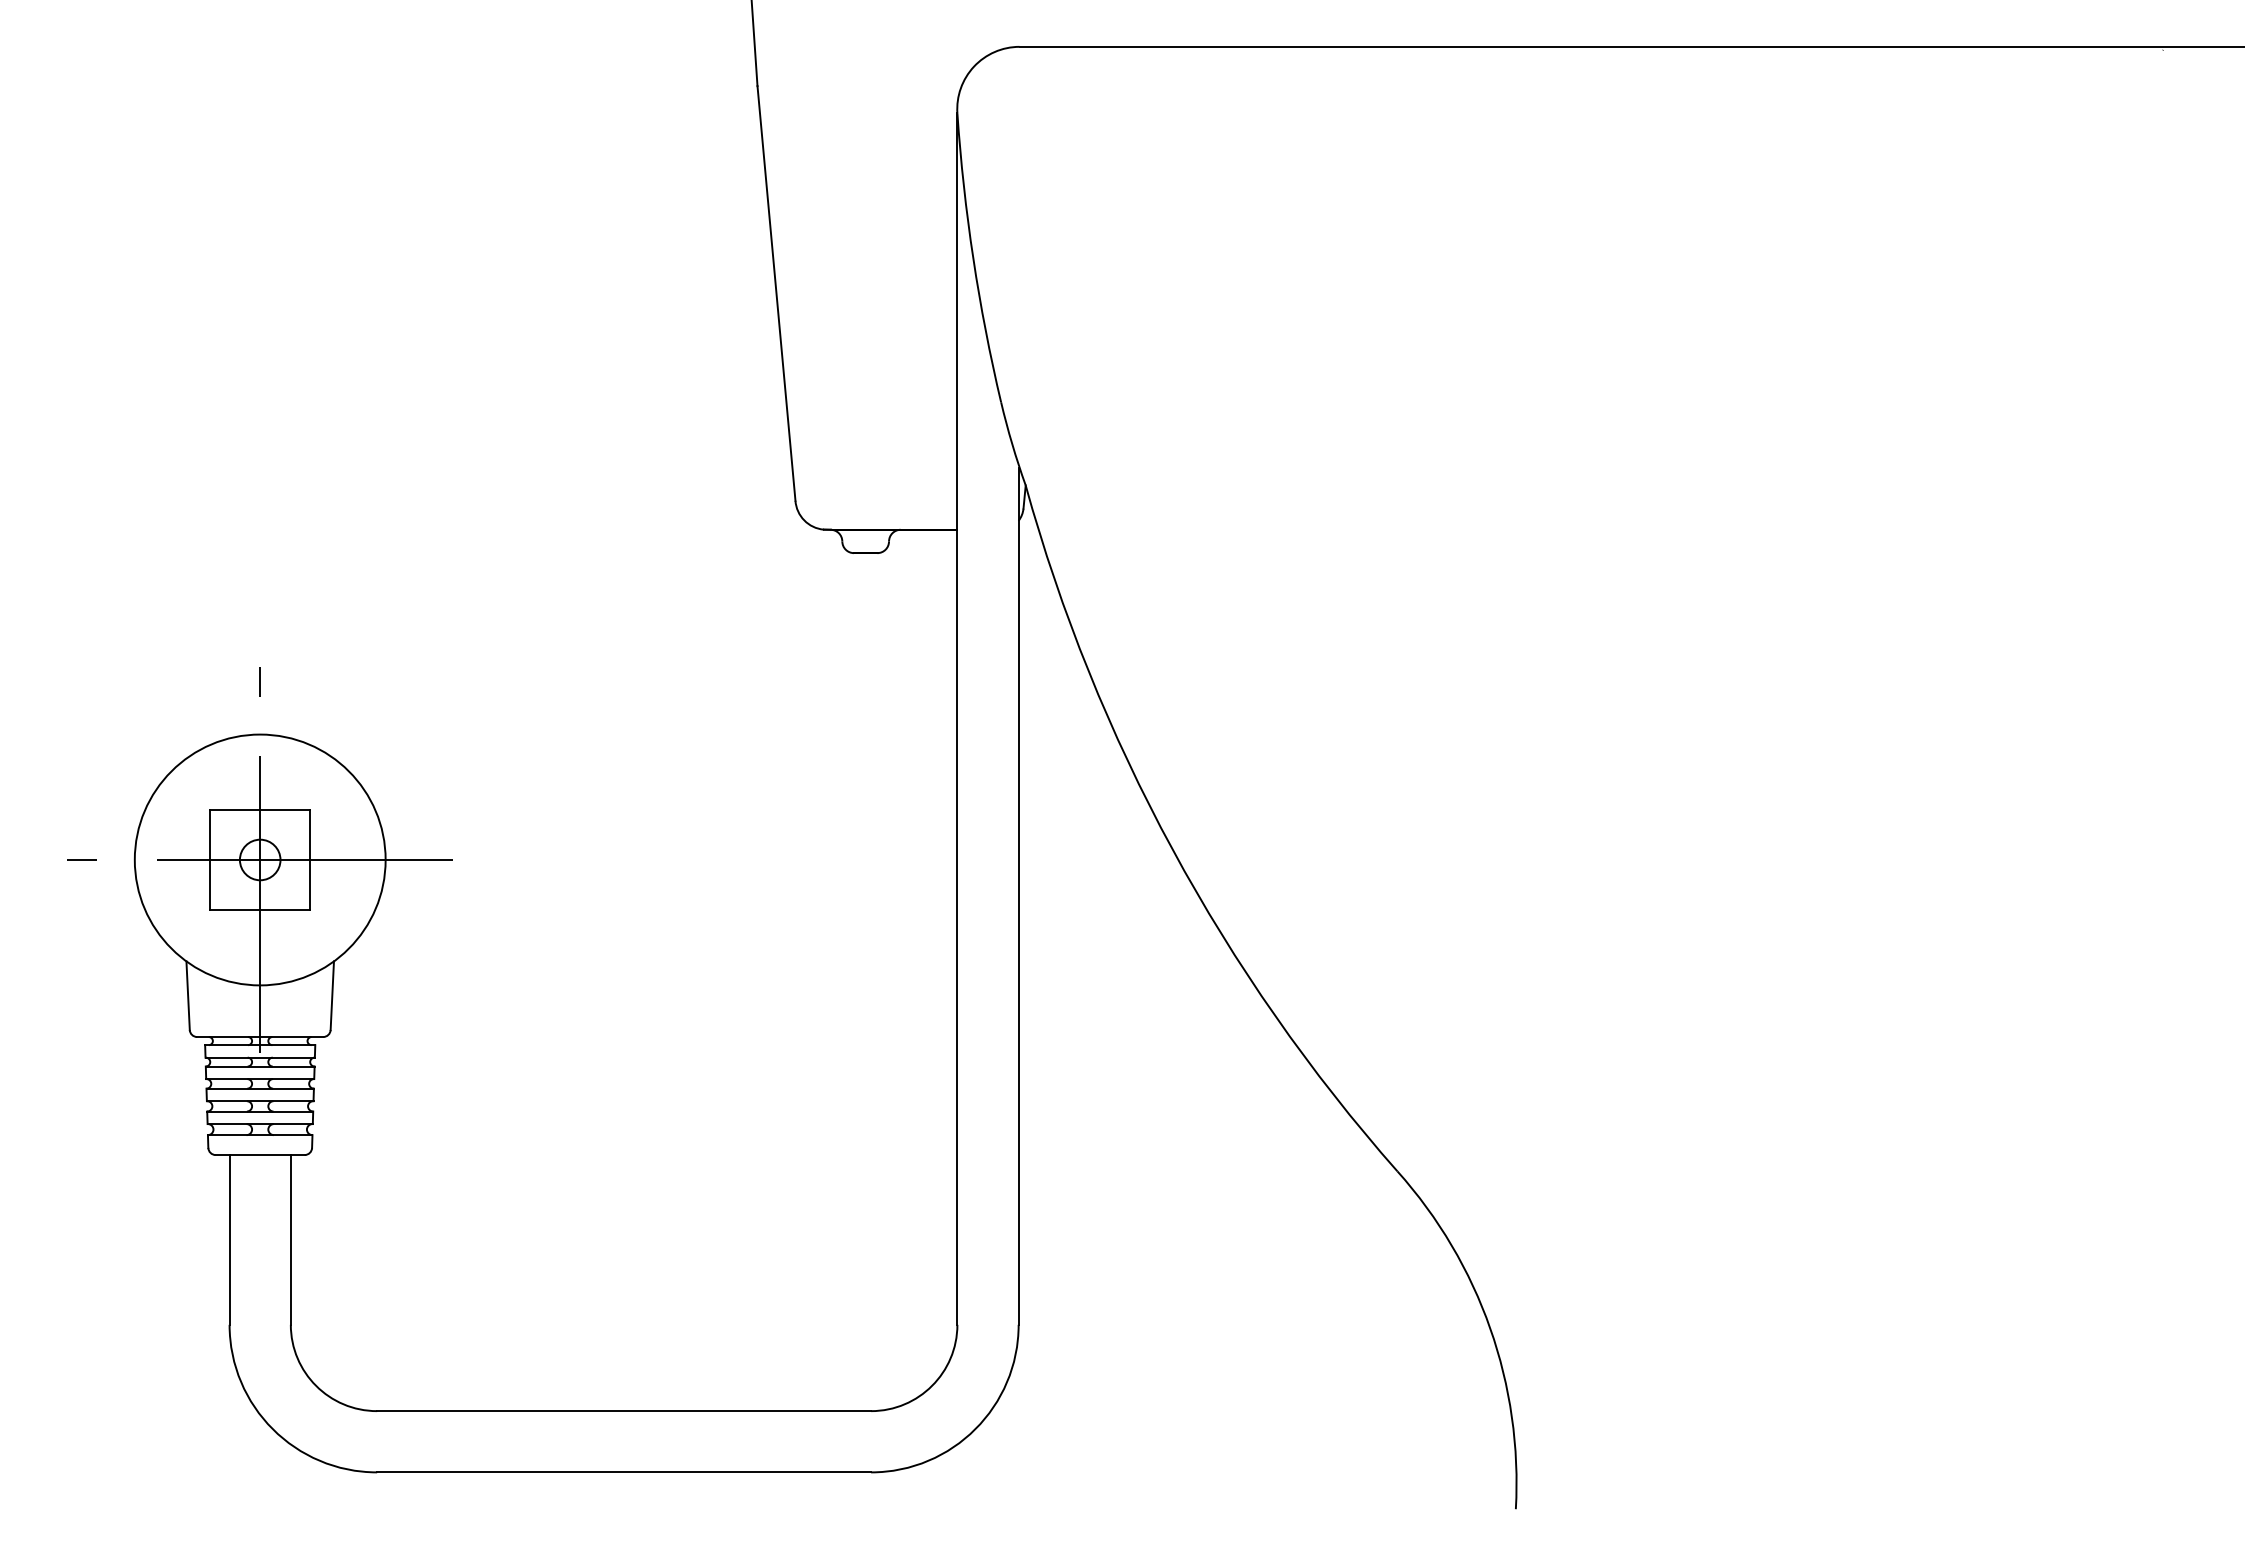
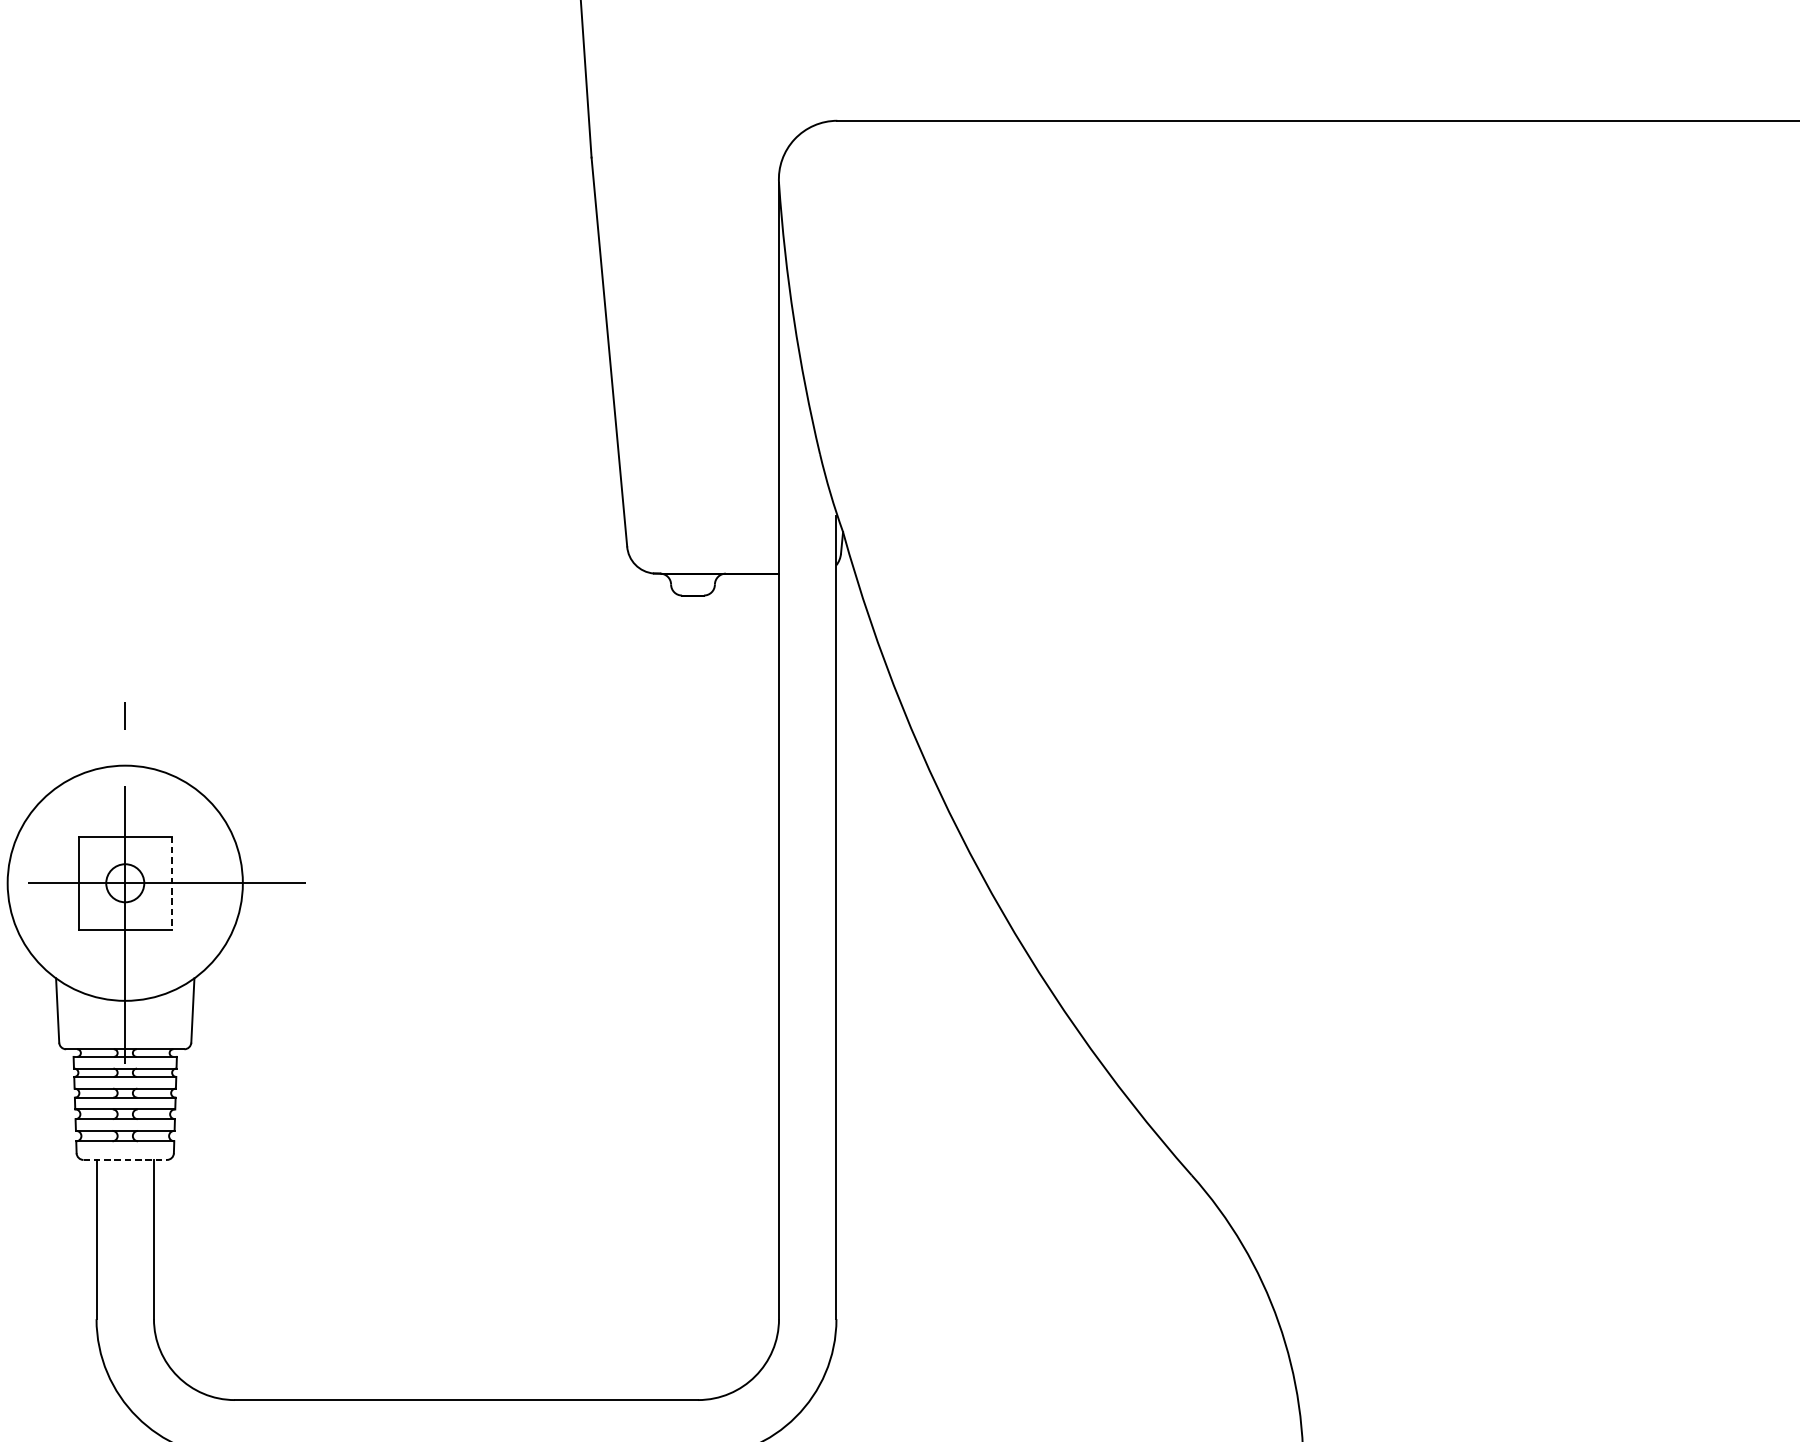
line: (310, 859) -> (172, 882), solid -> dashed
line: (260, 1155) -> (125, 1160), solid -> dashed

